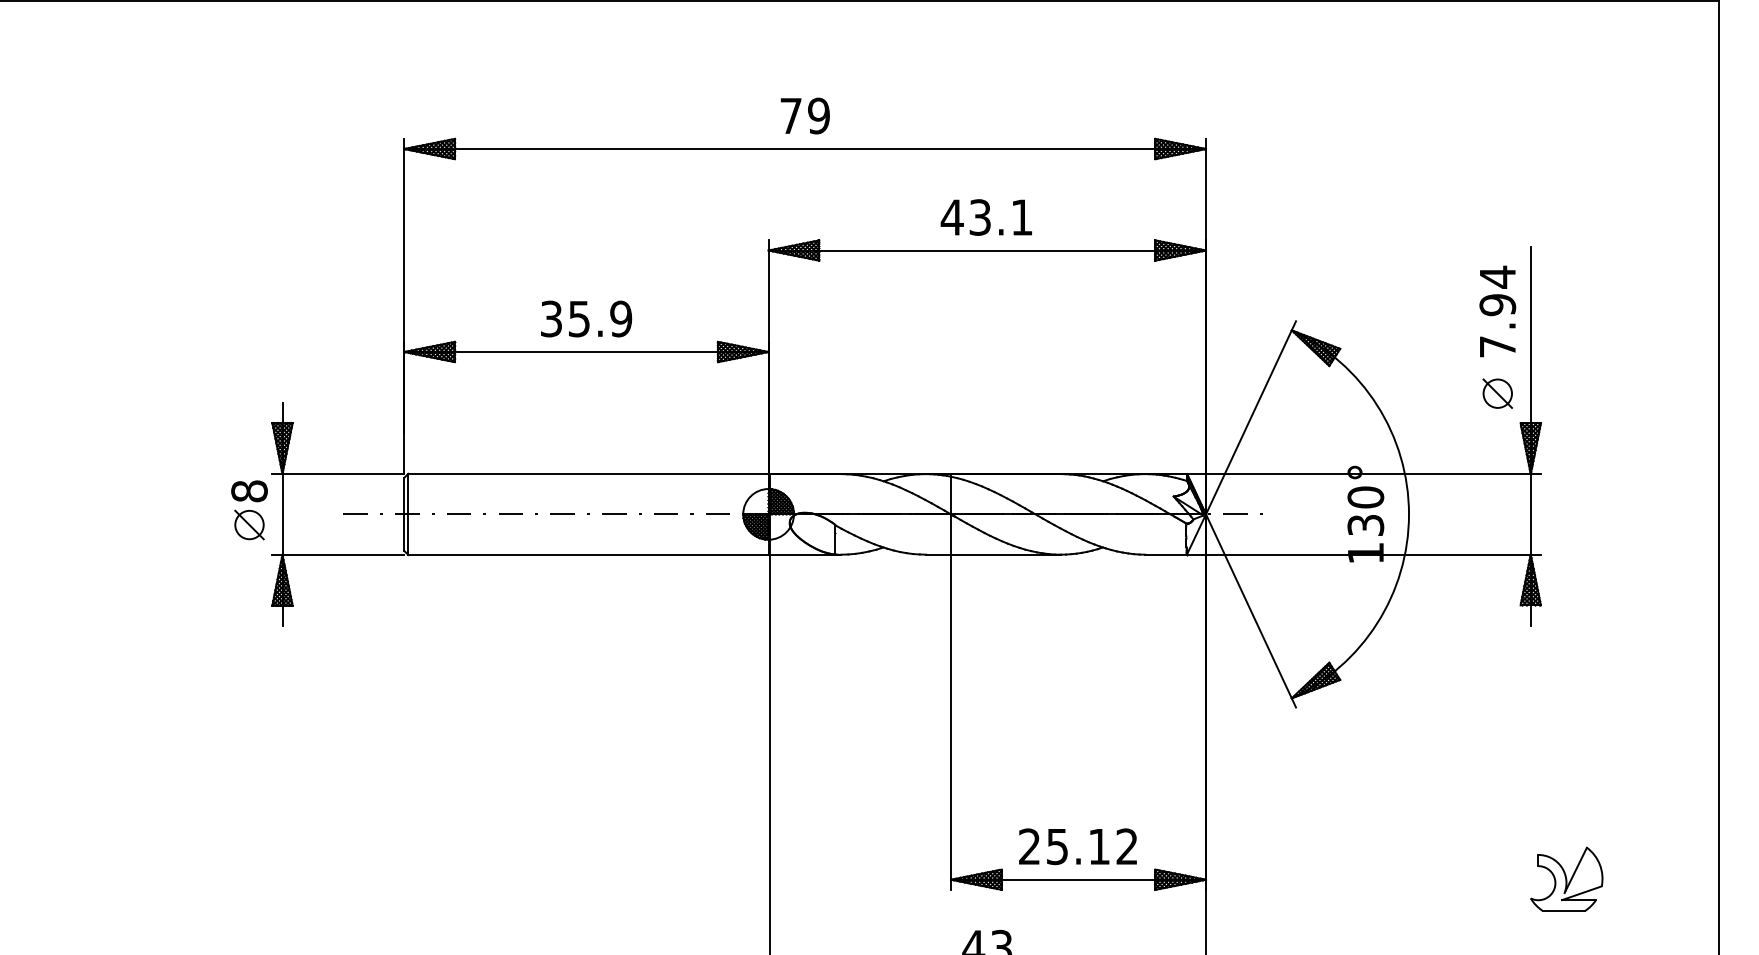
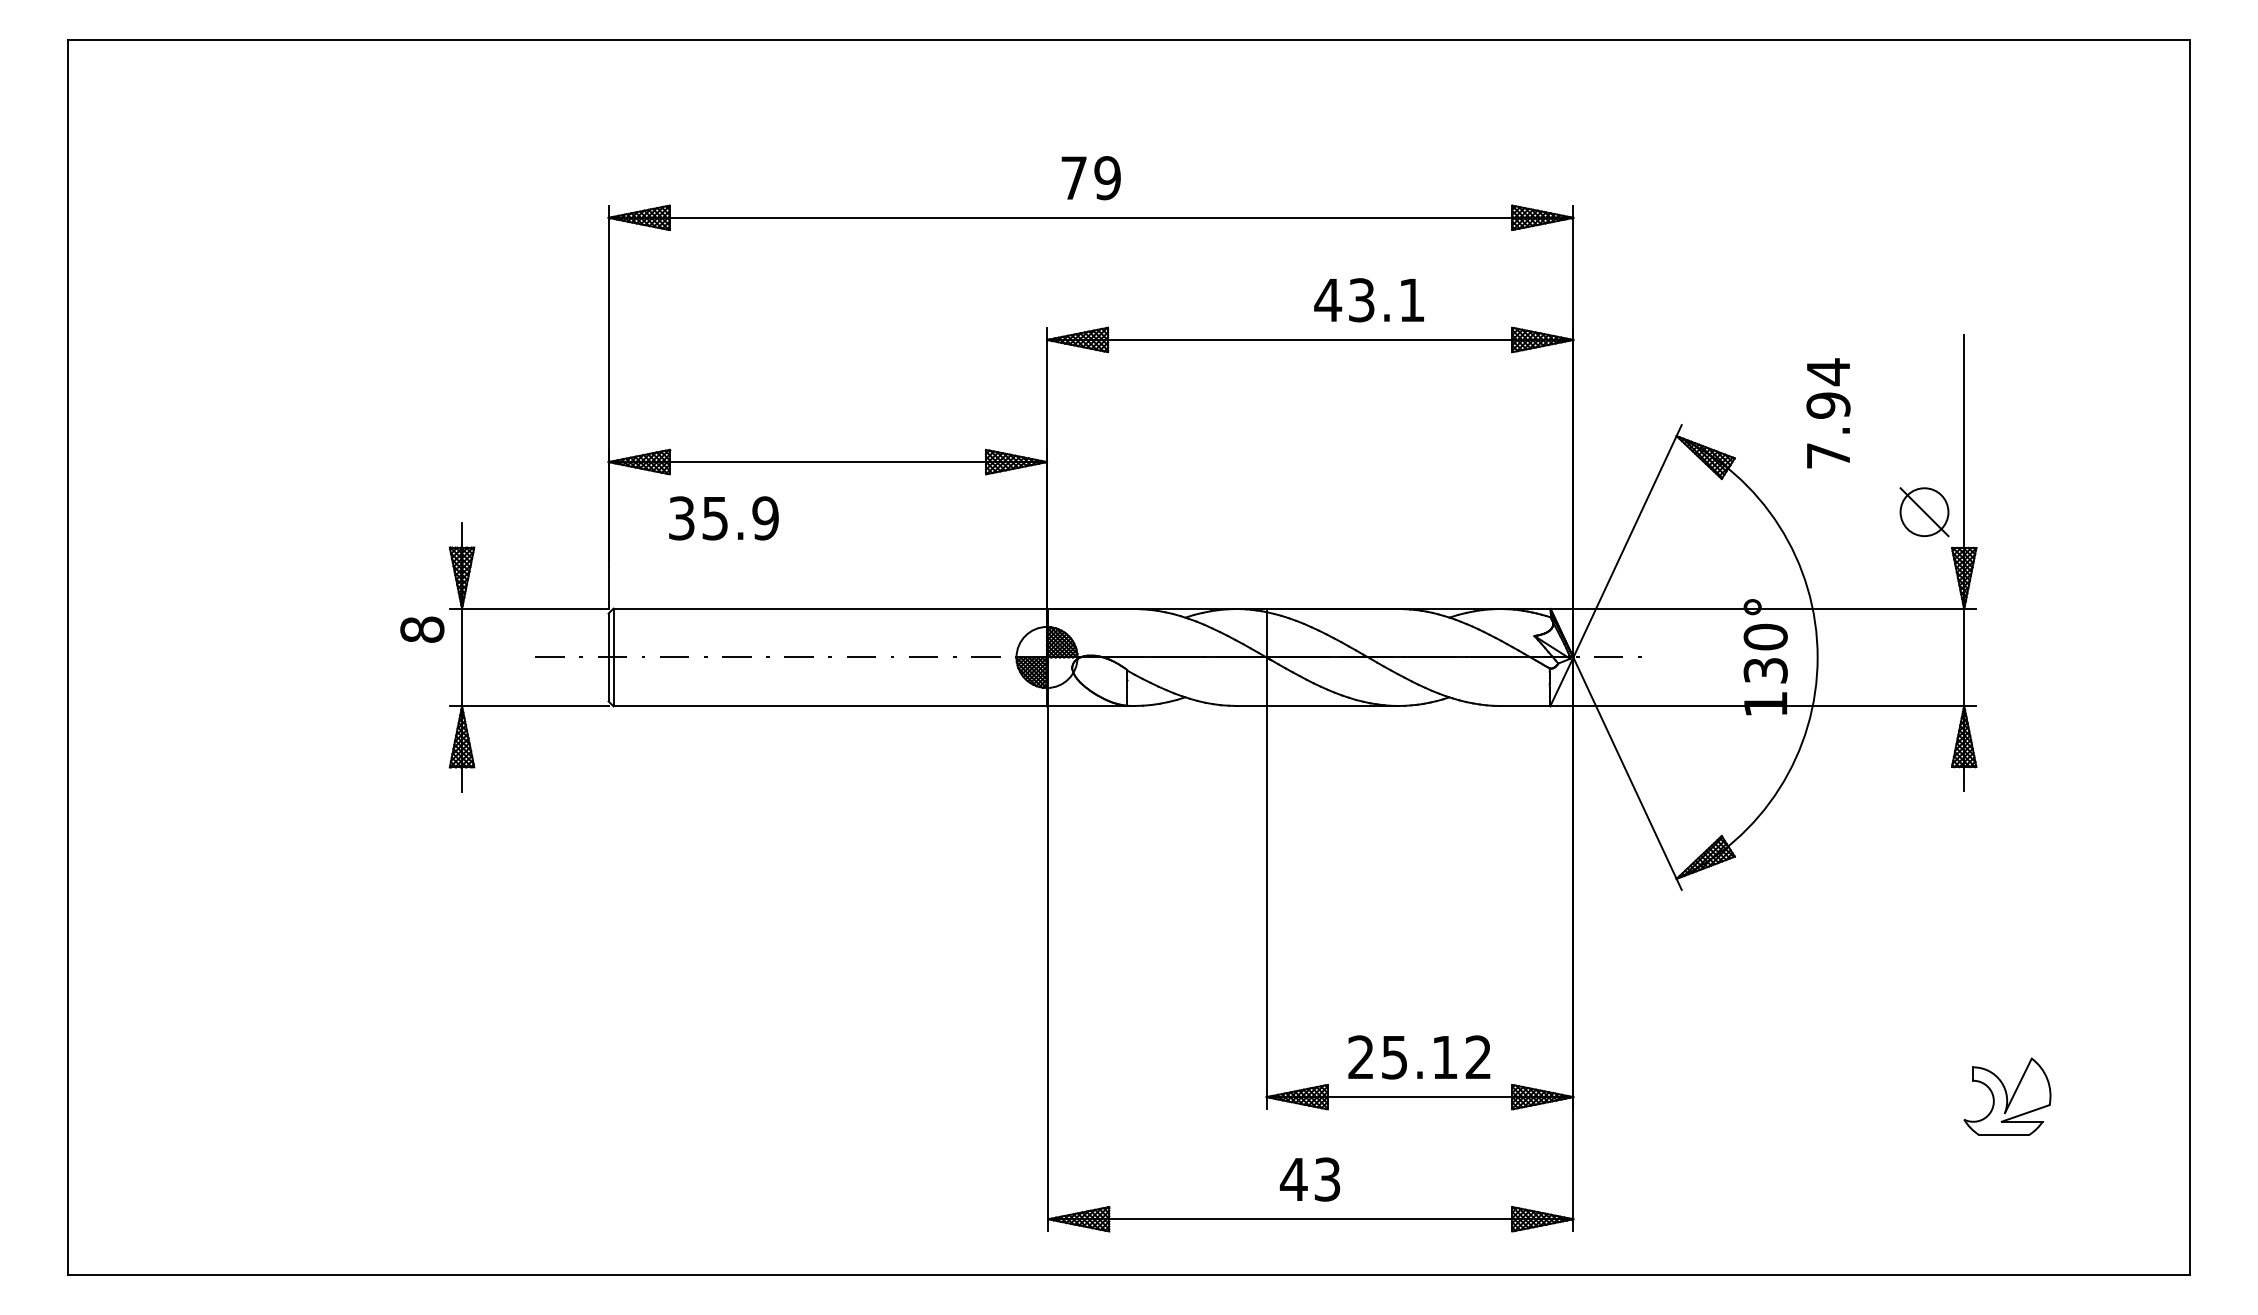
text: (985, 217) -> (1368, 300), moved
text: (1497, 311) -> (1828, 413), moved
text: (586, 319) -> (723, 518), moved
part: (1497, 393) -> (1924, 512), size x1.4
part: (249, 525) -> (422, 670), removed

